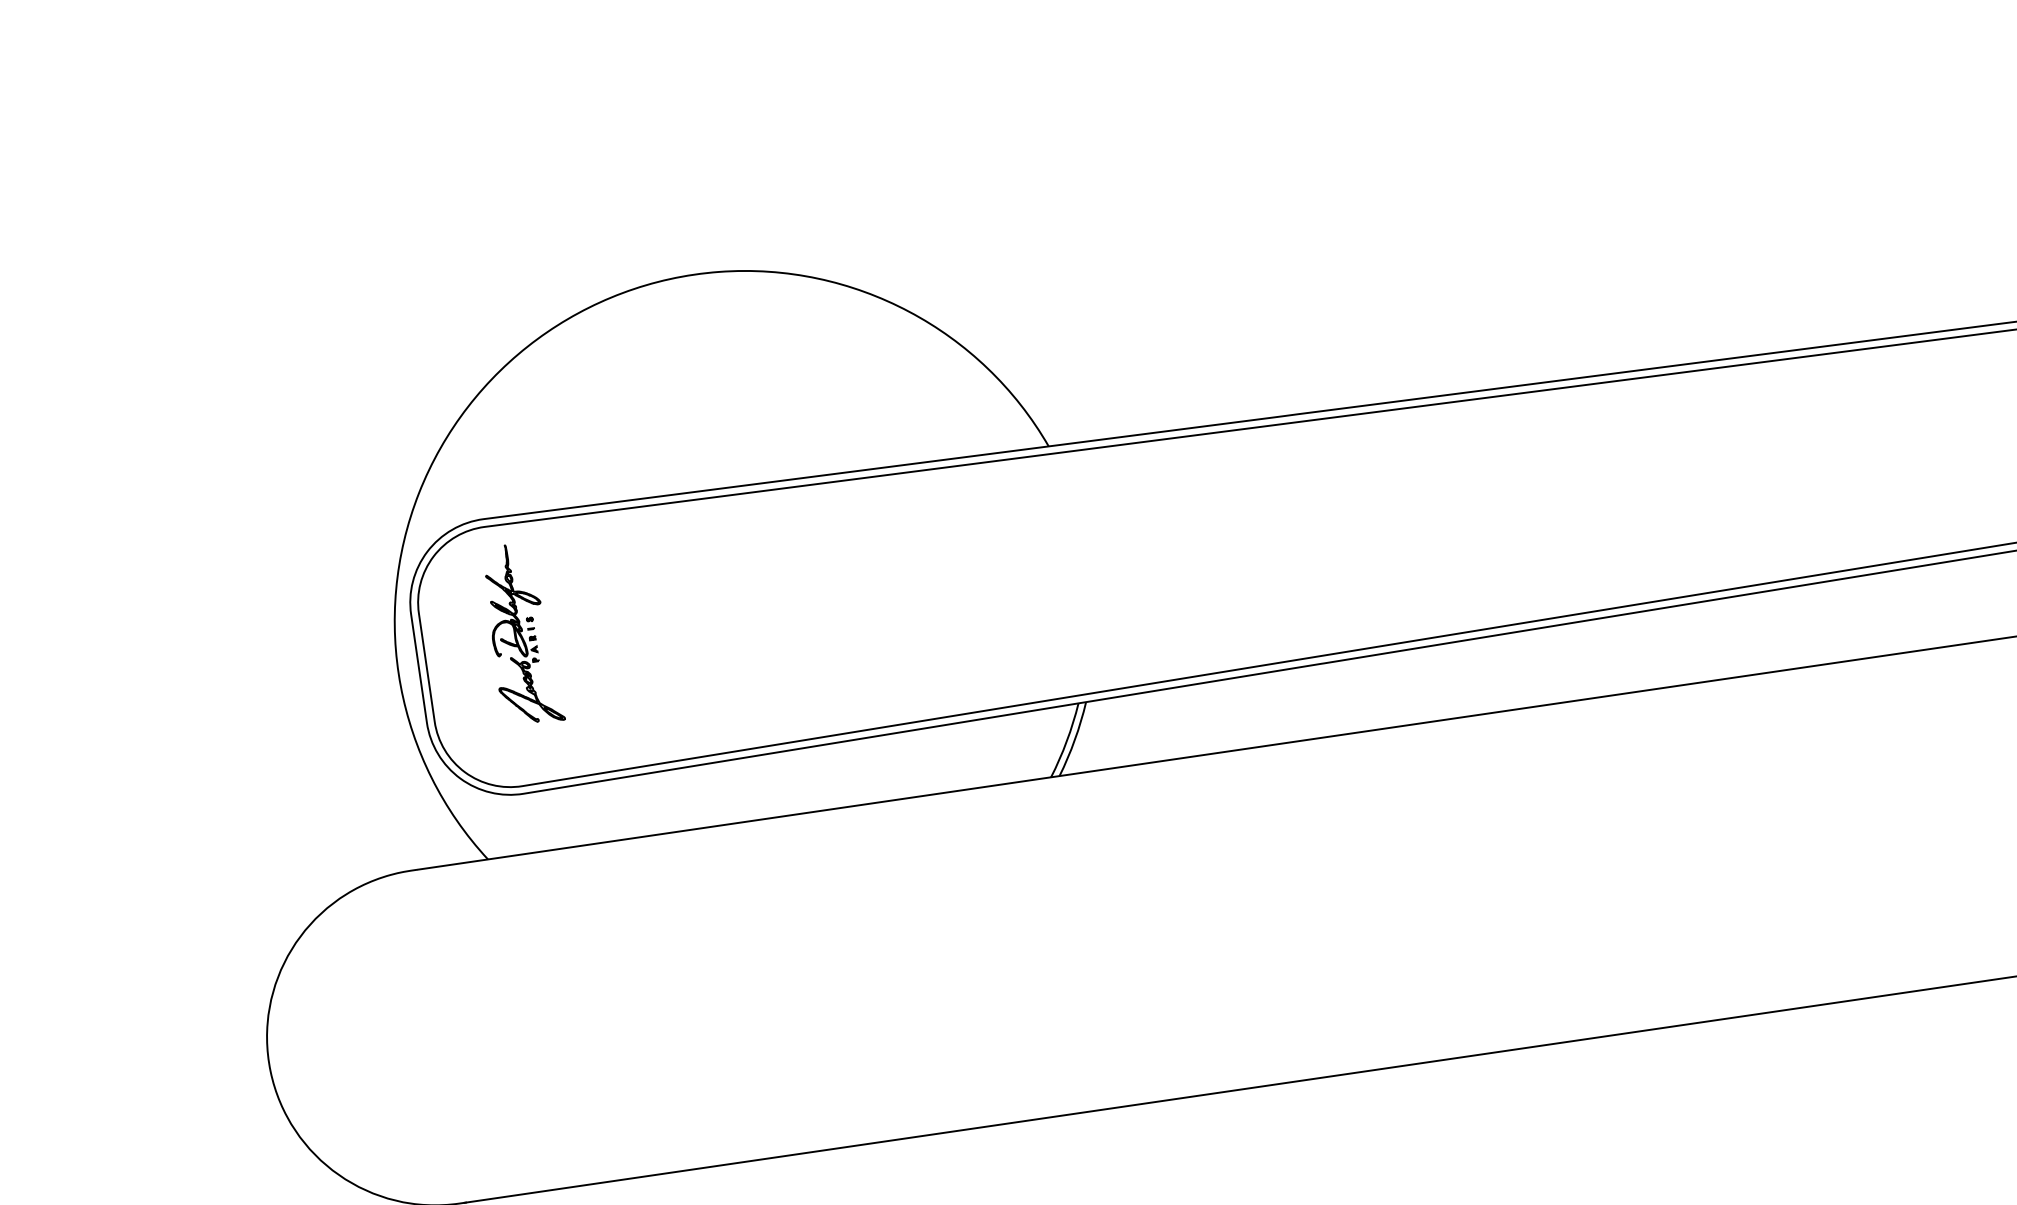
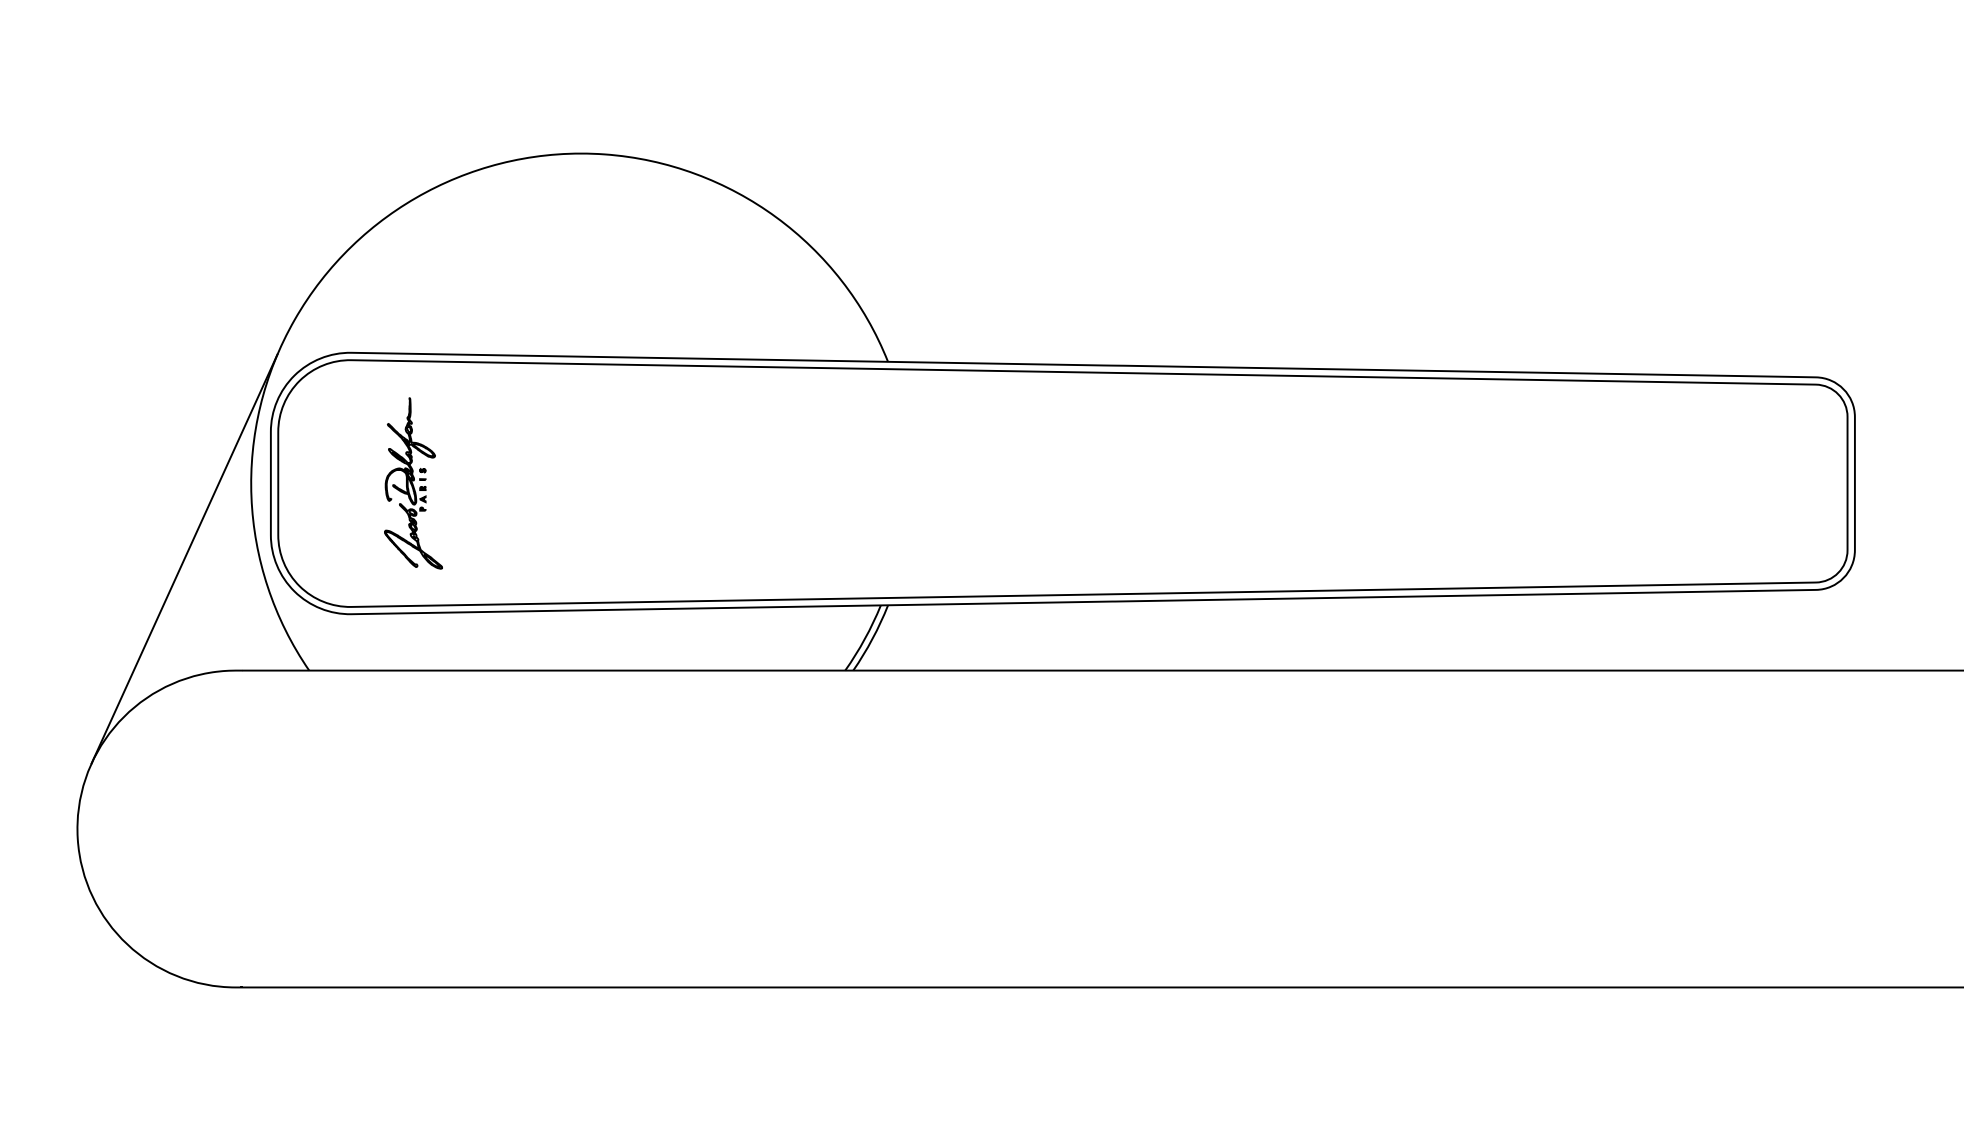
part: (522, 634) -> (413, 483), moved
line: (339, 760) -> (184, 558), added

